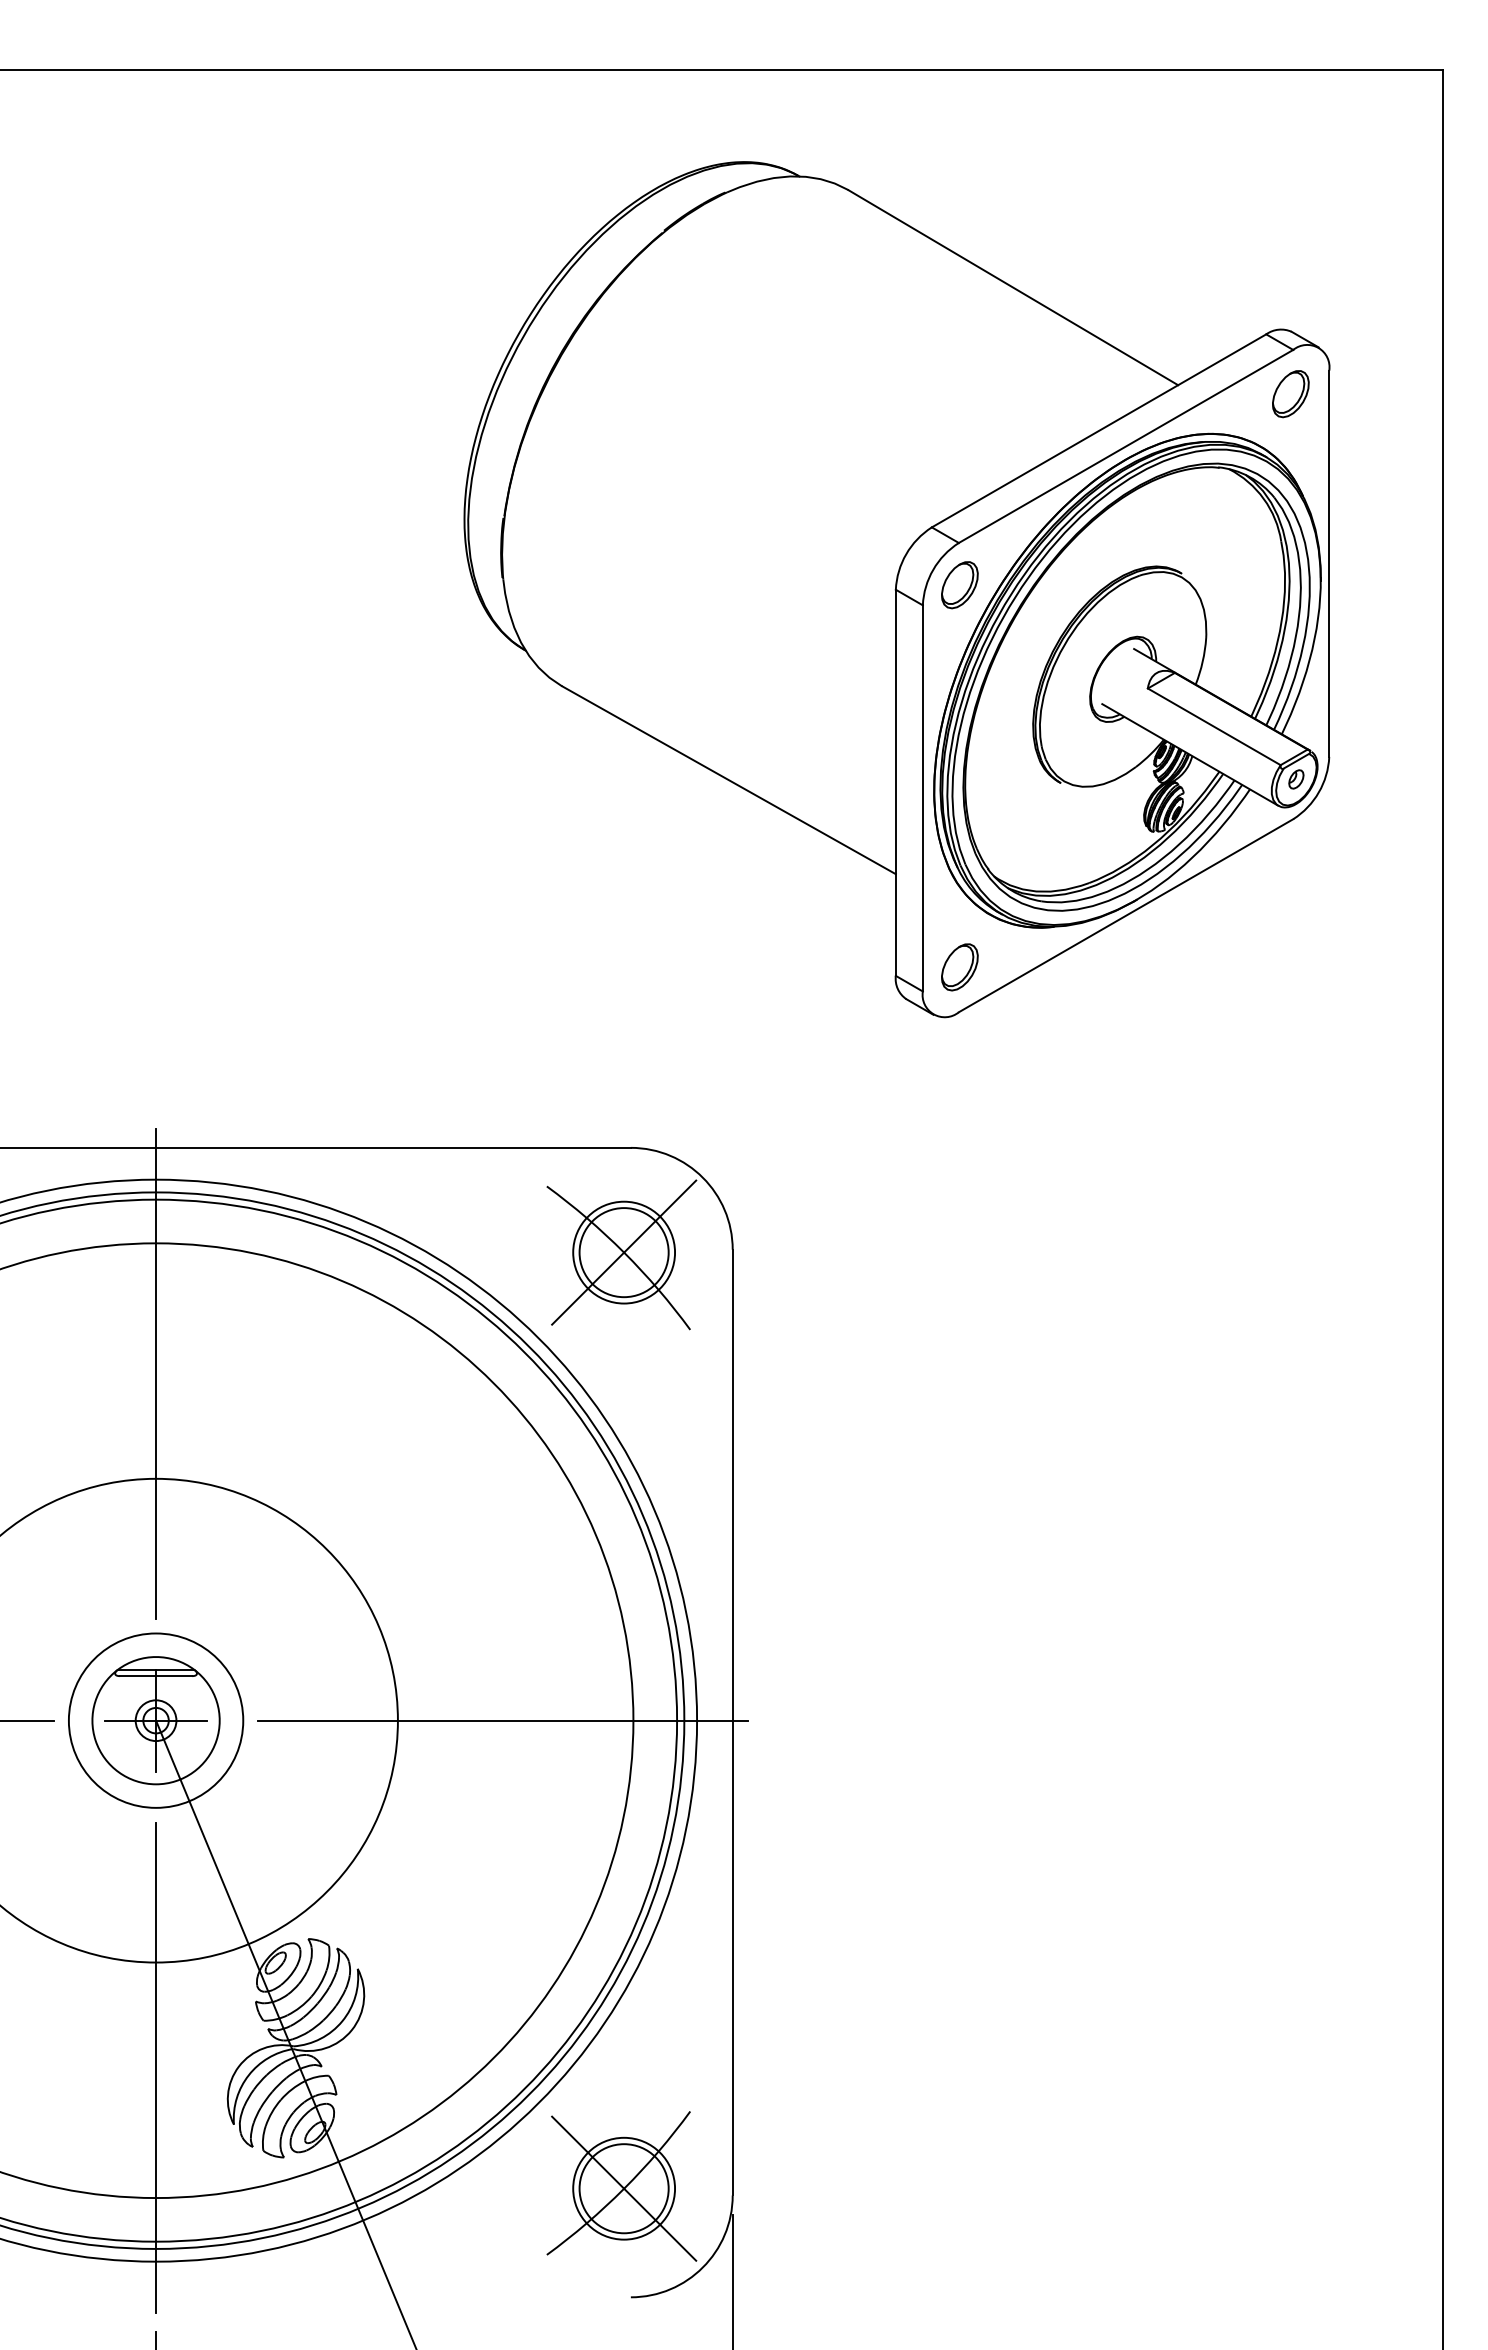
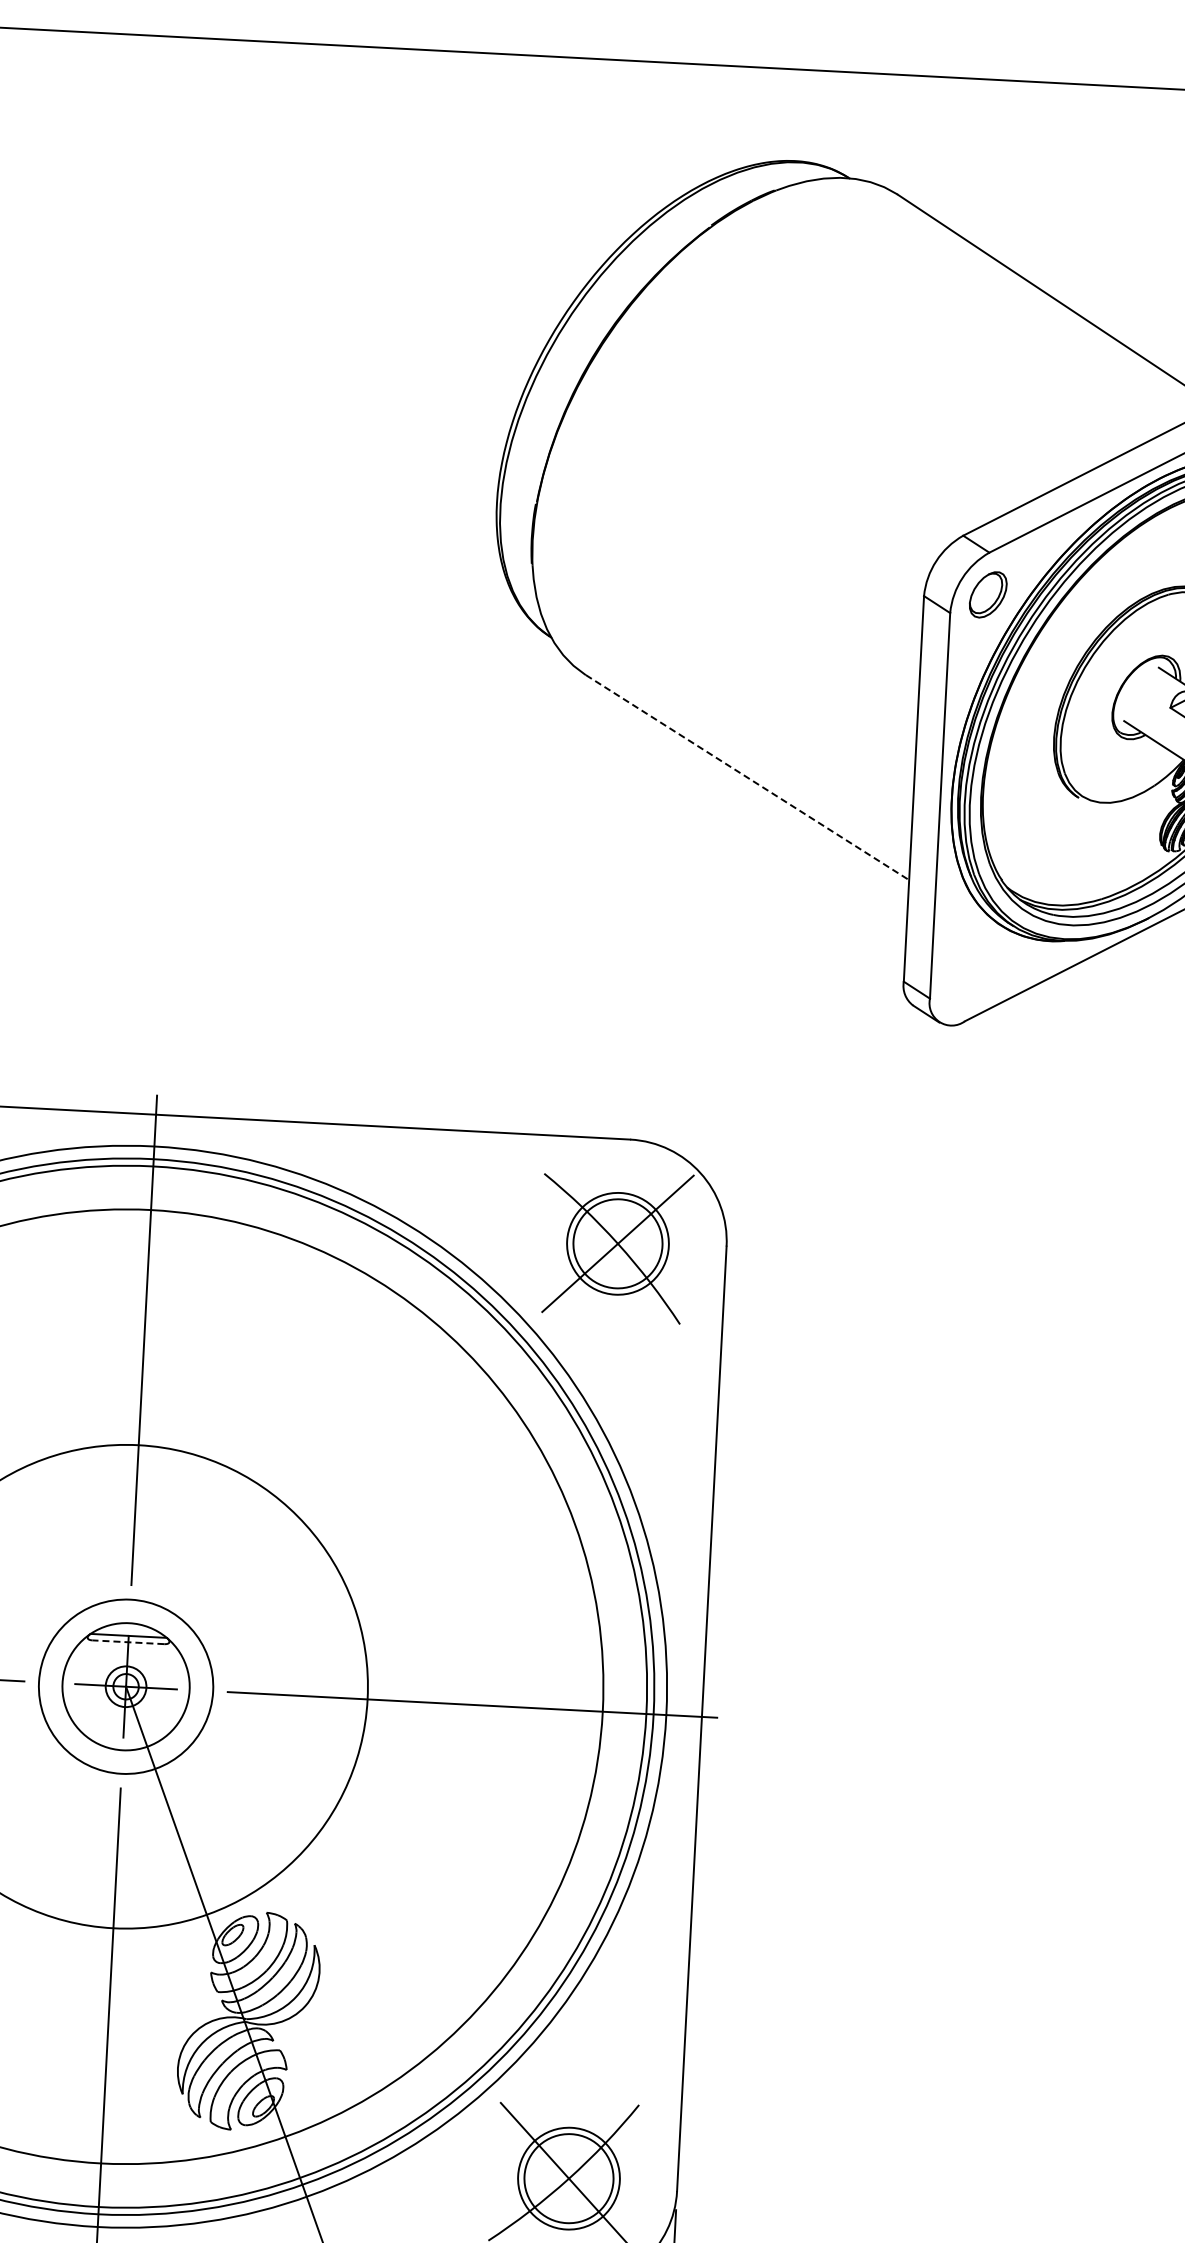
line: (729, 780) -> (747, 777), solid -> dashed
part: (959, 967) -> (967, 976), removed
line: (155, 1676) -> (127, 1642), solid -> dashed

